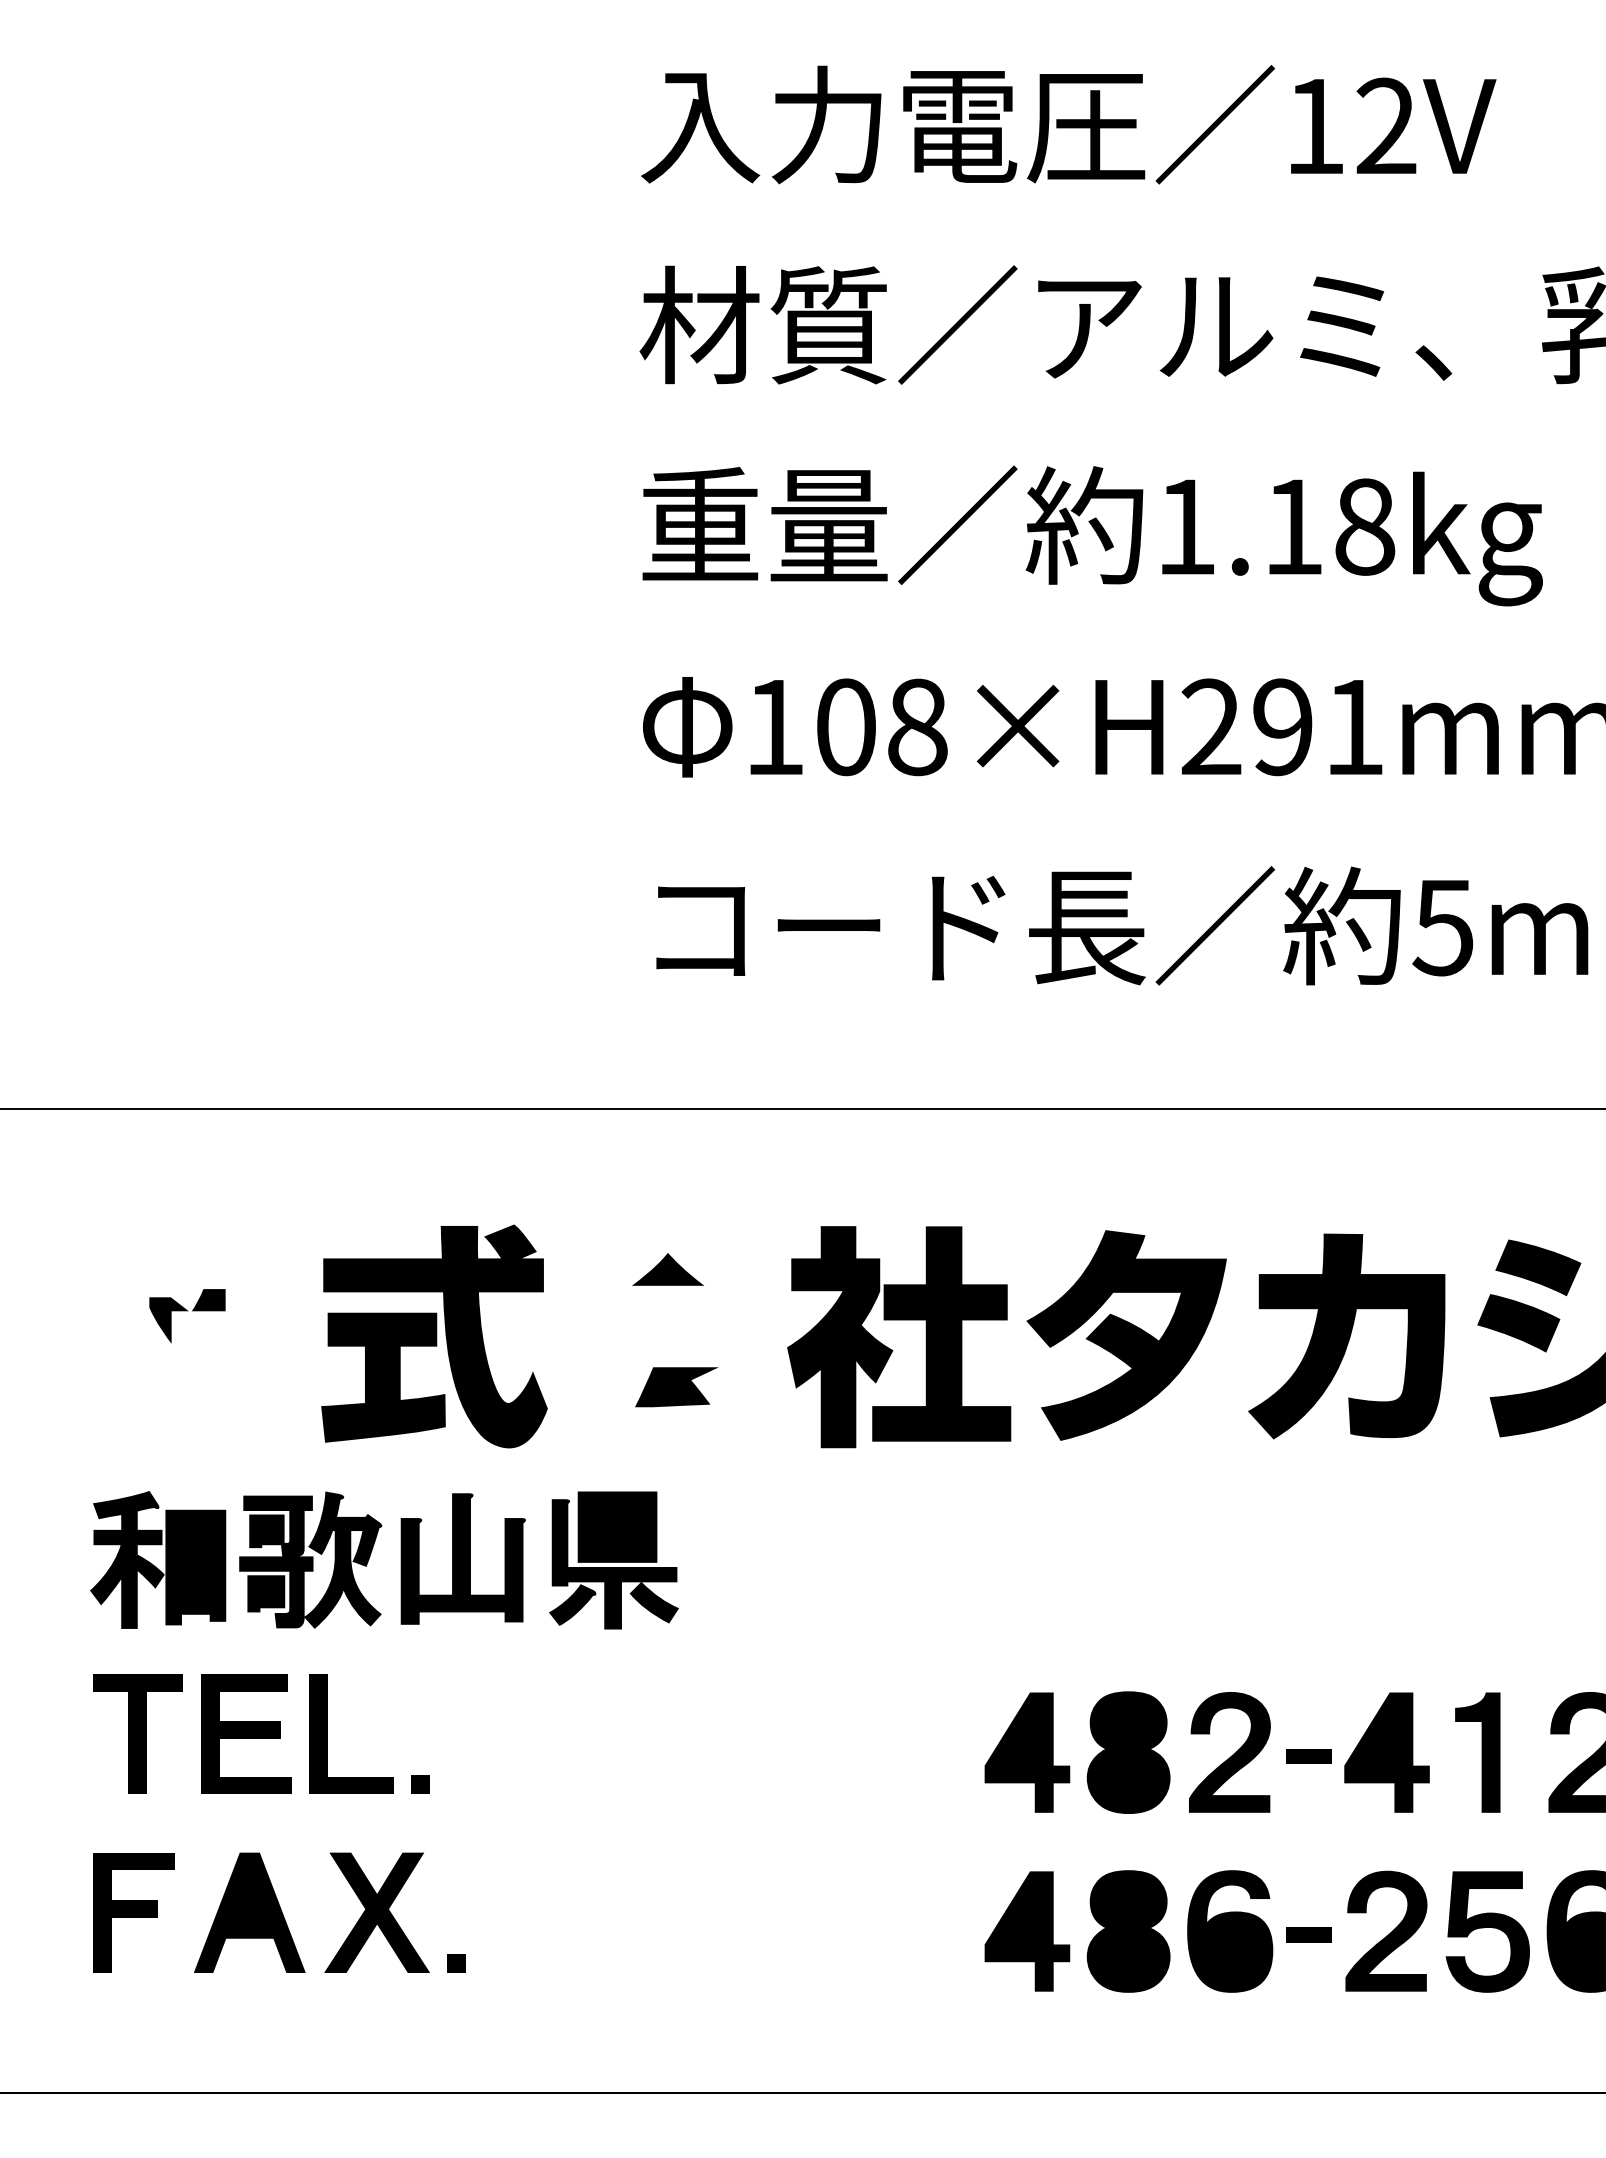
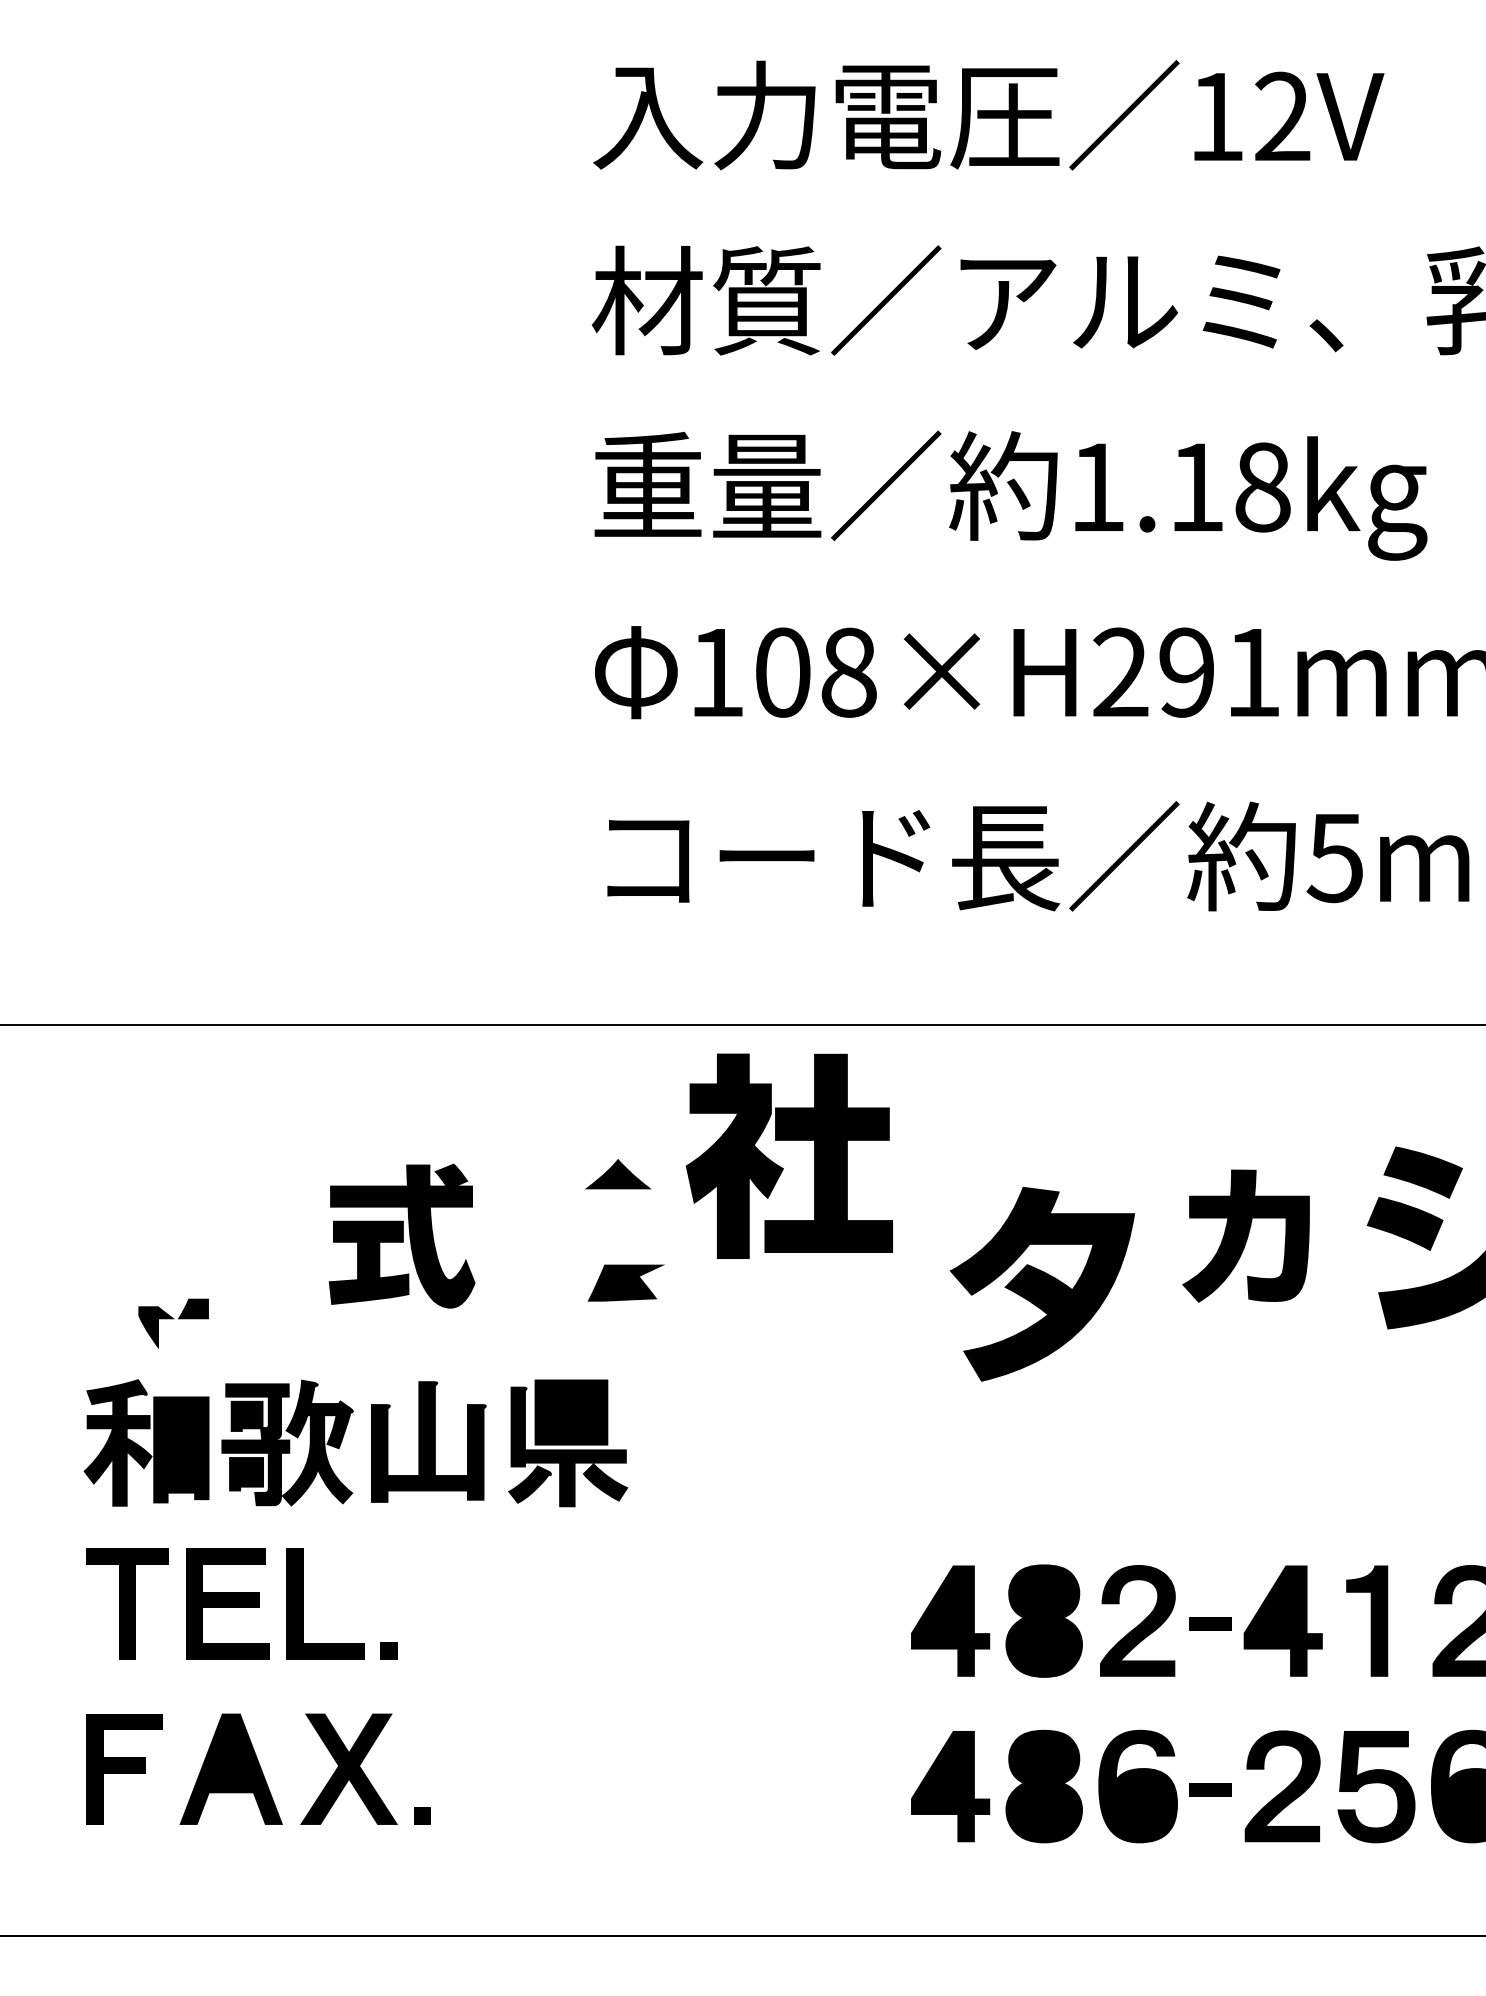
part: (187, 1316) -> (173, 1324), moved
part: (1126, 1335) -> (1042, 1284), moved
part: (434, 1336) -> (402, 1236), size x0.7
part: (1346, 1336) -> (1245, 1236), size x0.7
part: (892, 1349) -> (783, 1167), moved

